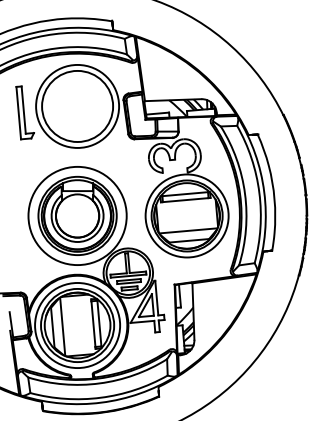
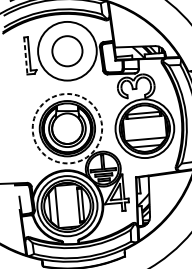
circle: (77, 106) -> (67, 51), size x0.6
line: (18, 113) -> (25, 56), solid -> dashed
circle: (77, 215) -> (67, 128), solid -> dashed

